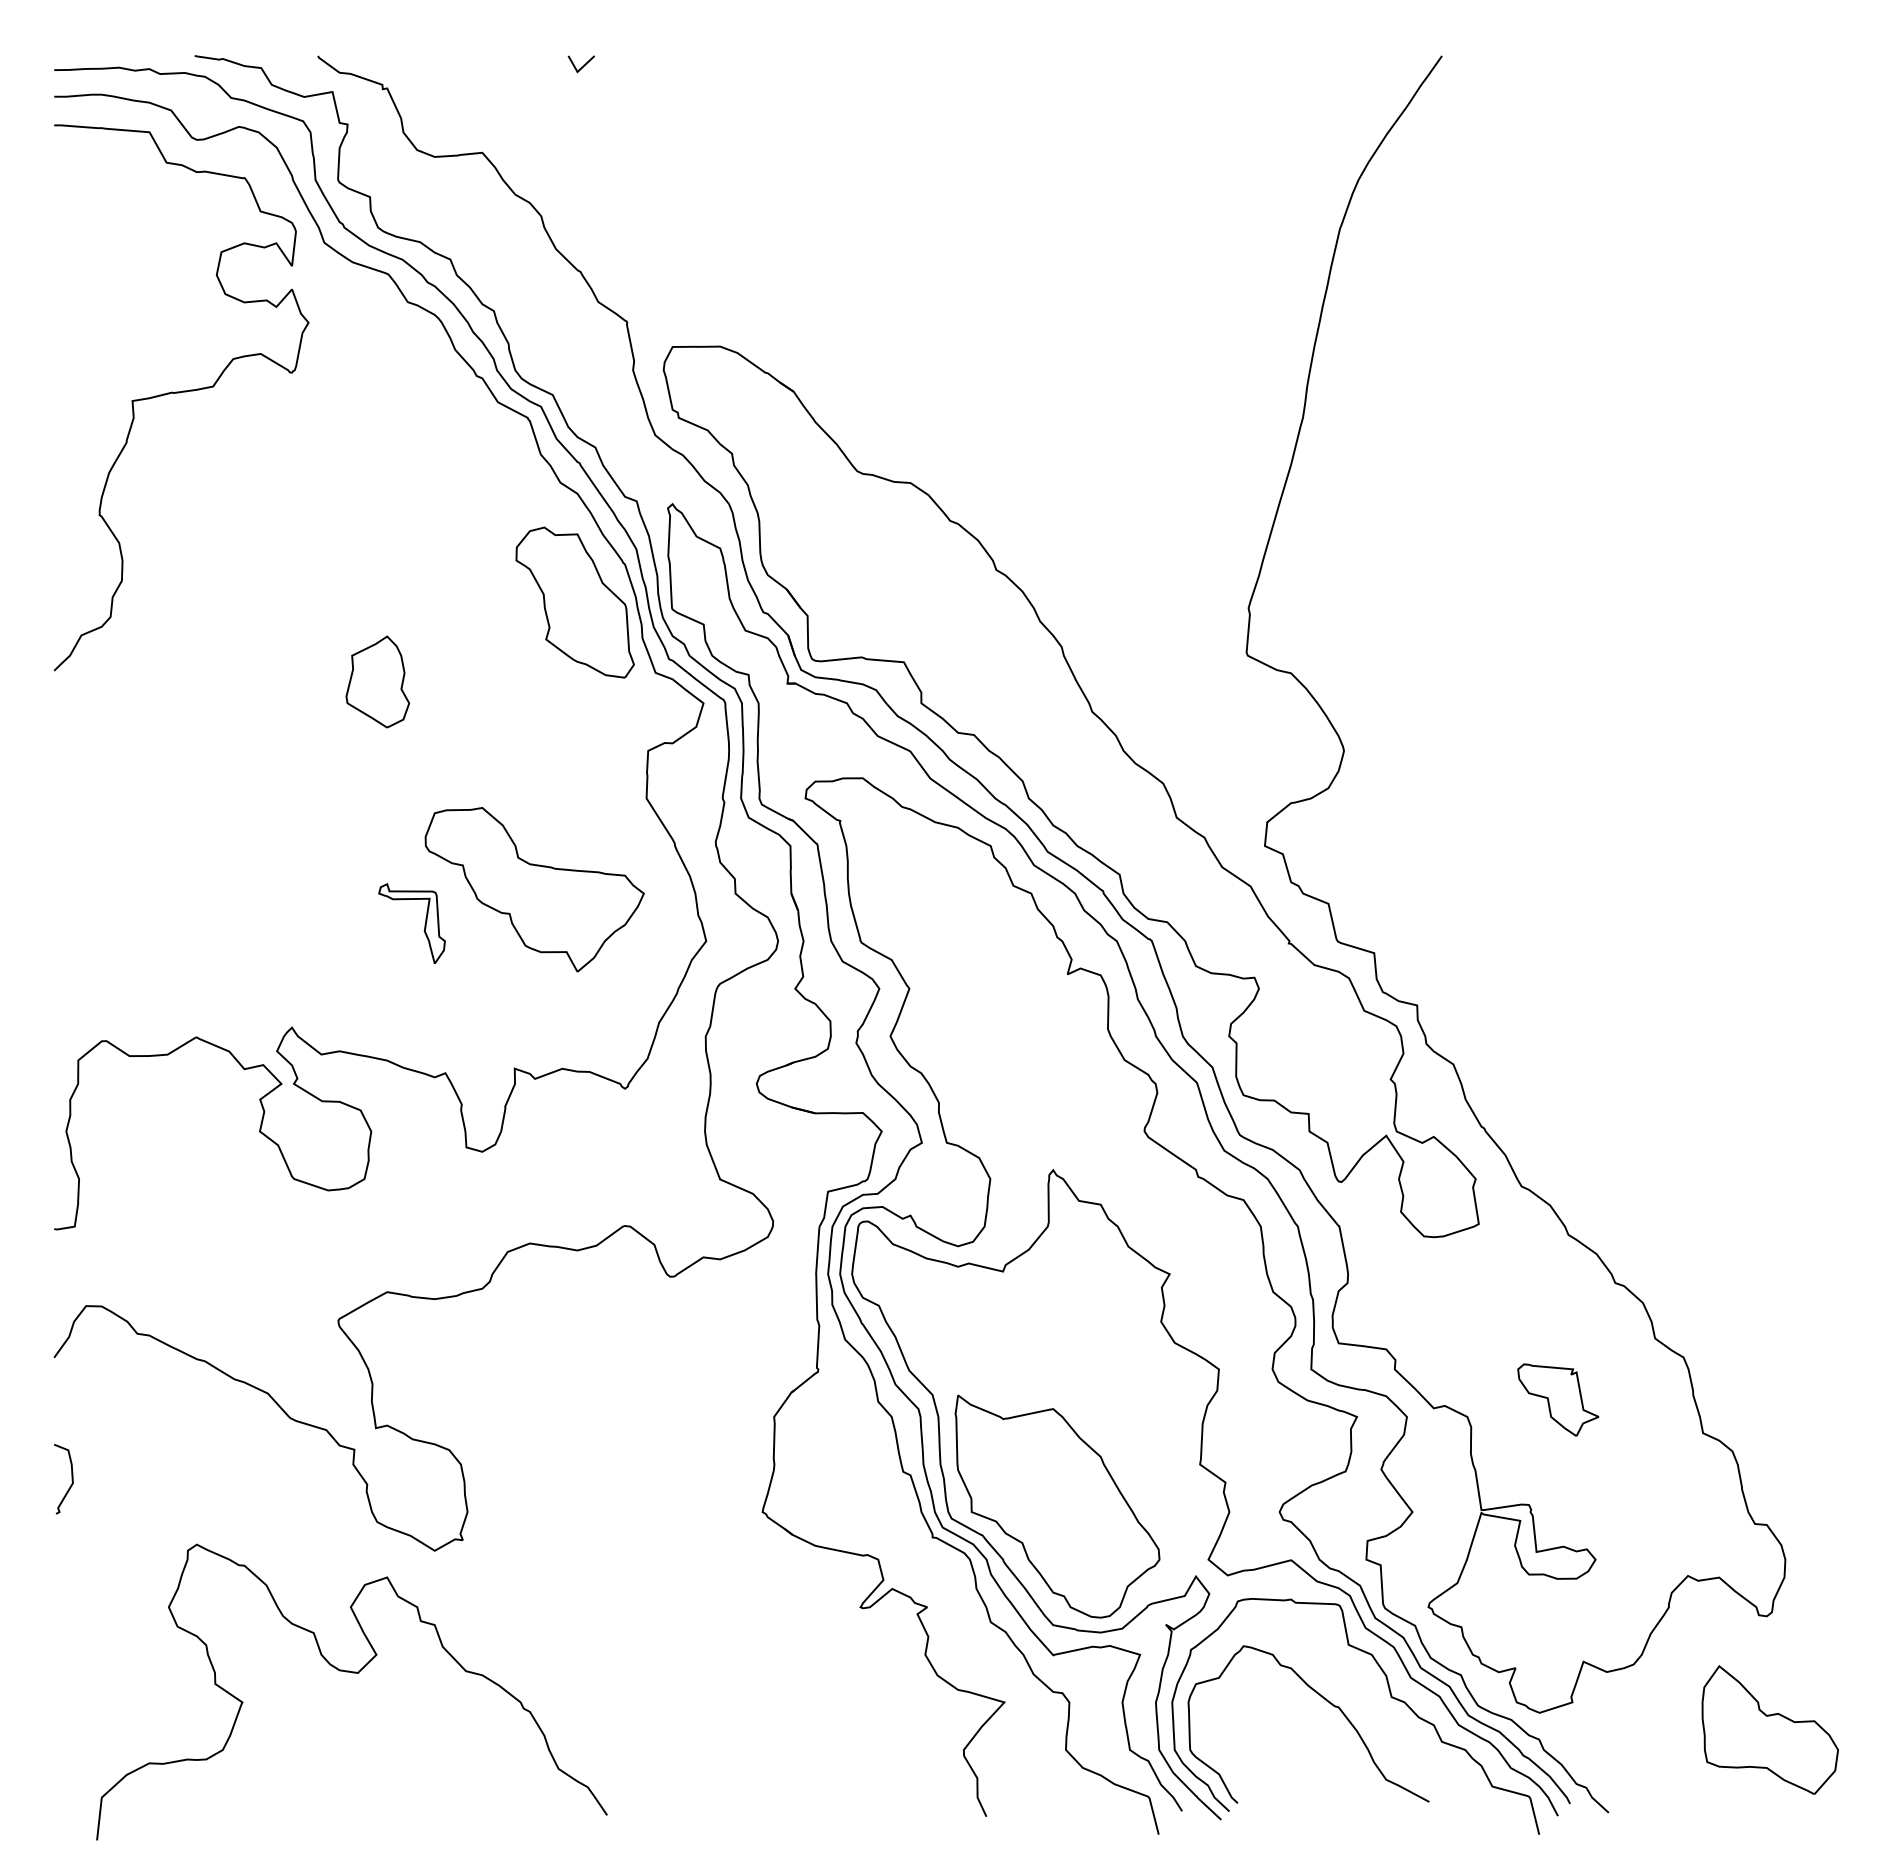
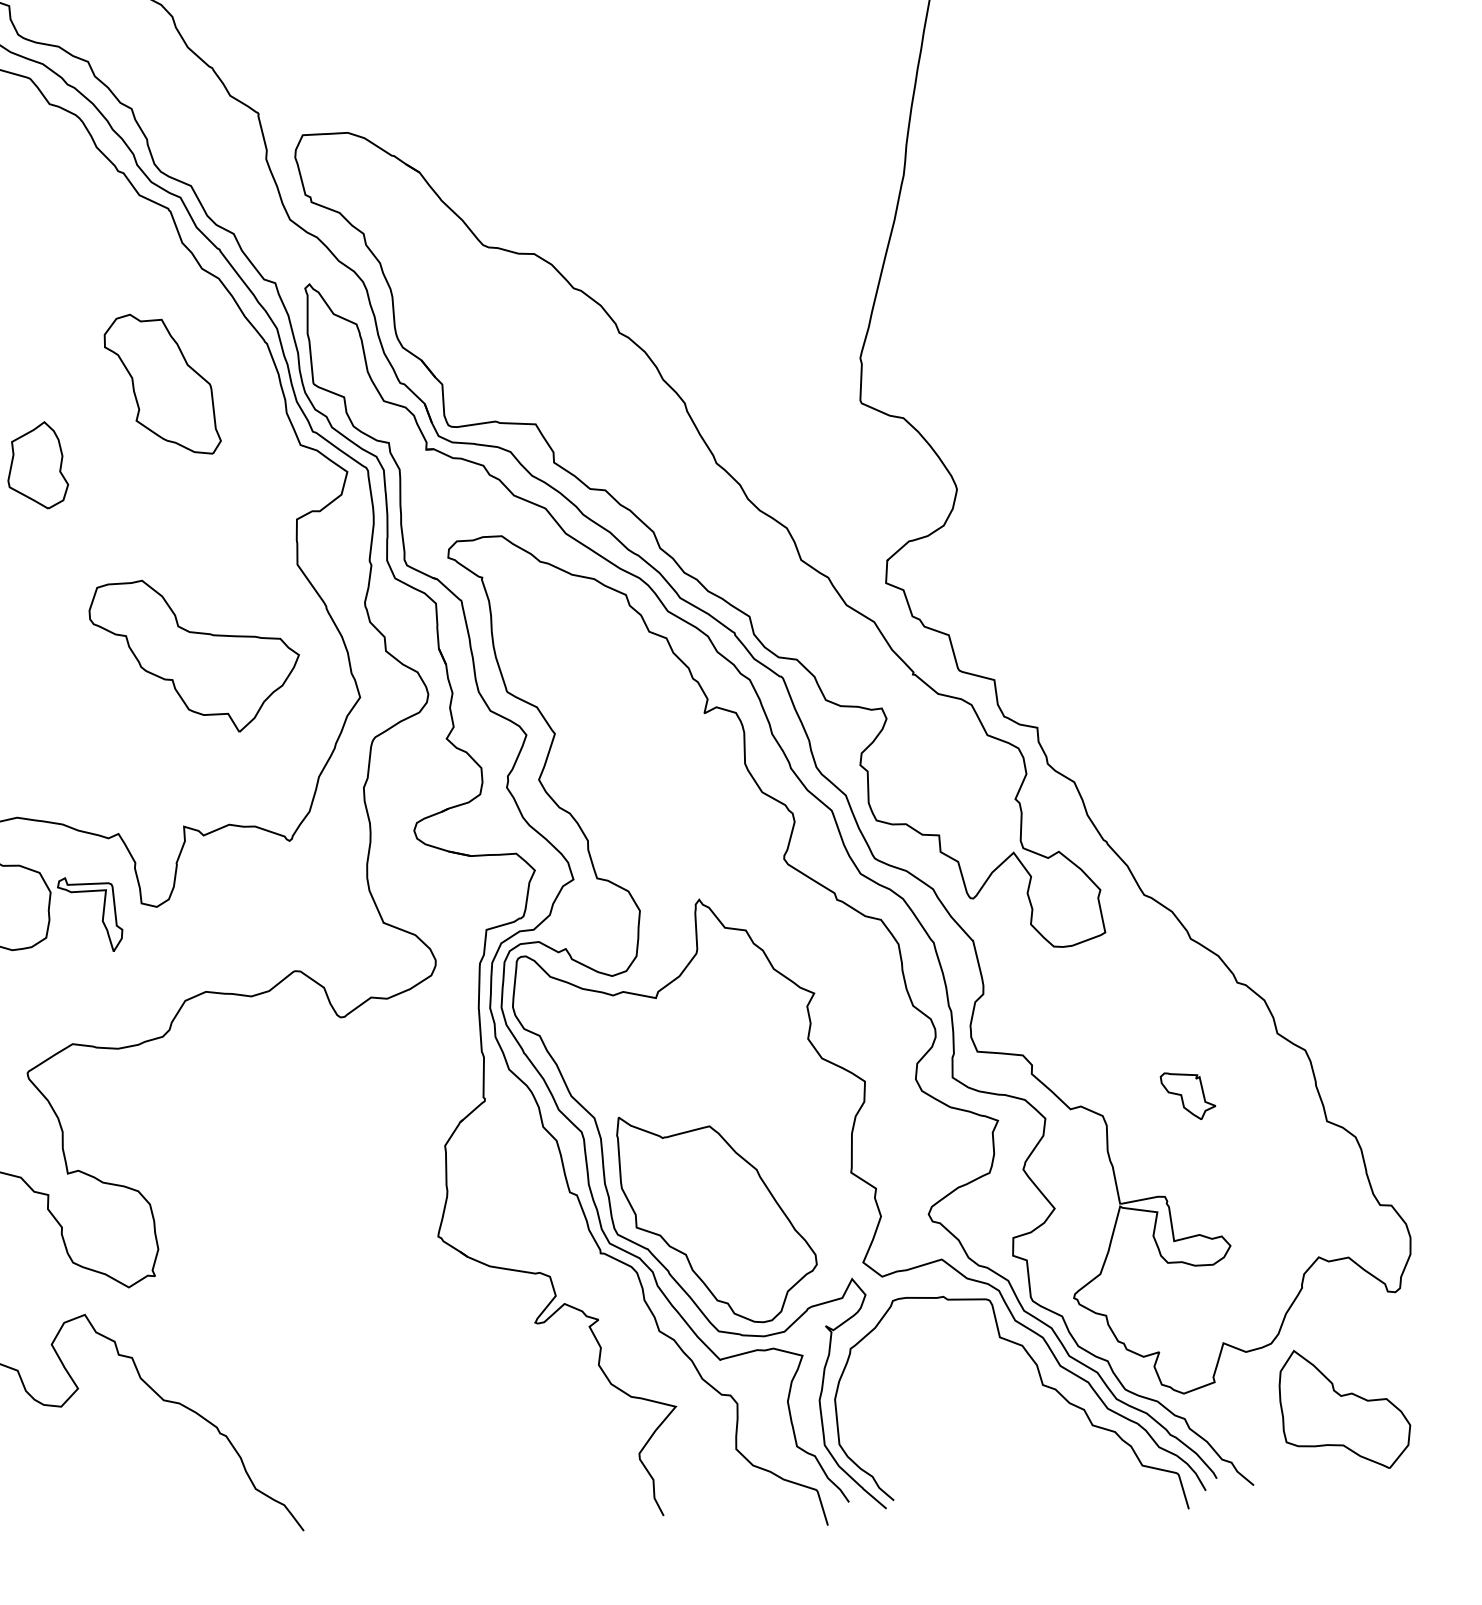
part: (574, 602) -> (161, 384), moved
part: (424, 924) -> (102, 914), moved
part: (1558, 1399) -> (1188, 1095), size x0.7
curve: (1326, 1701) -> (981, 1392), removed
part: (1769, 1729) -> (1344, 1408), moved

